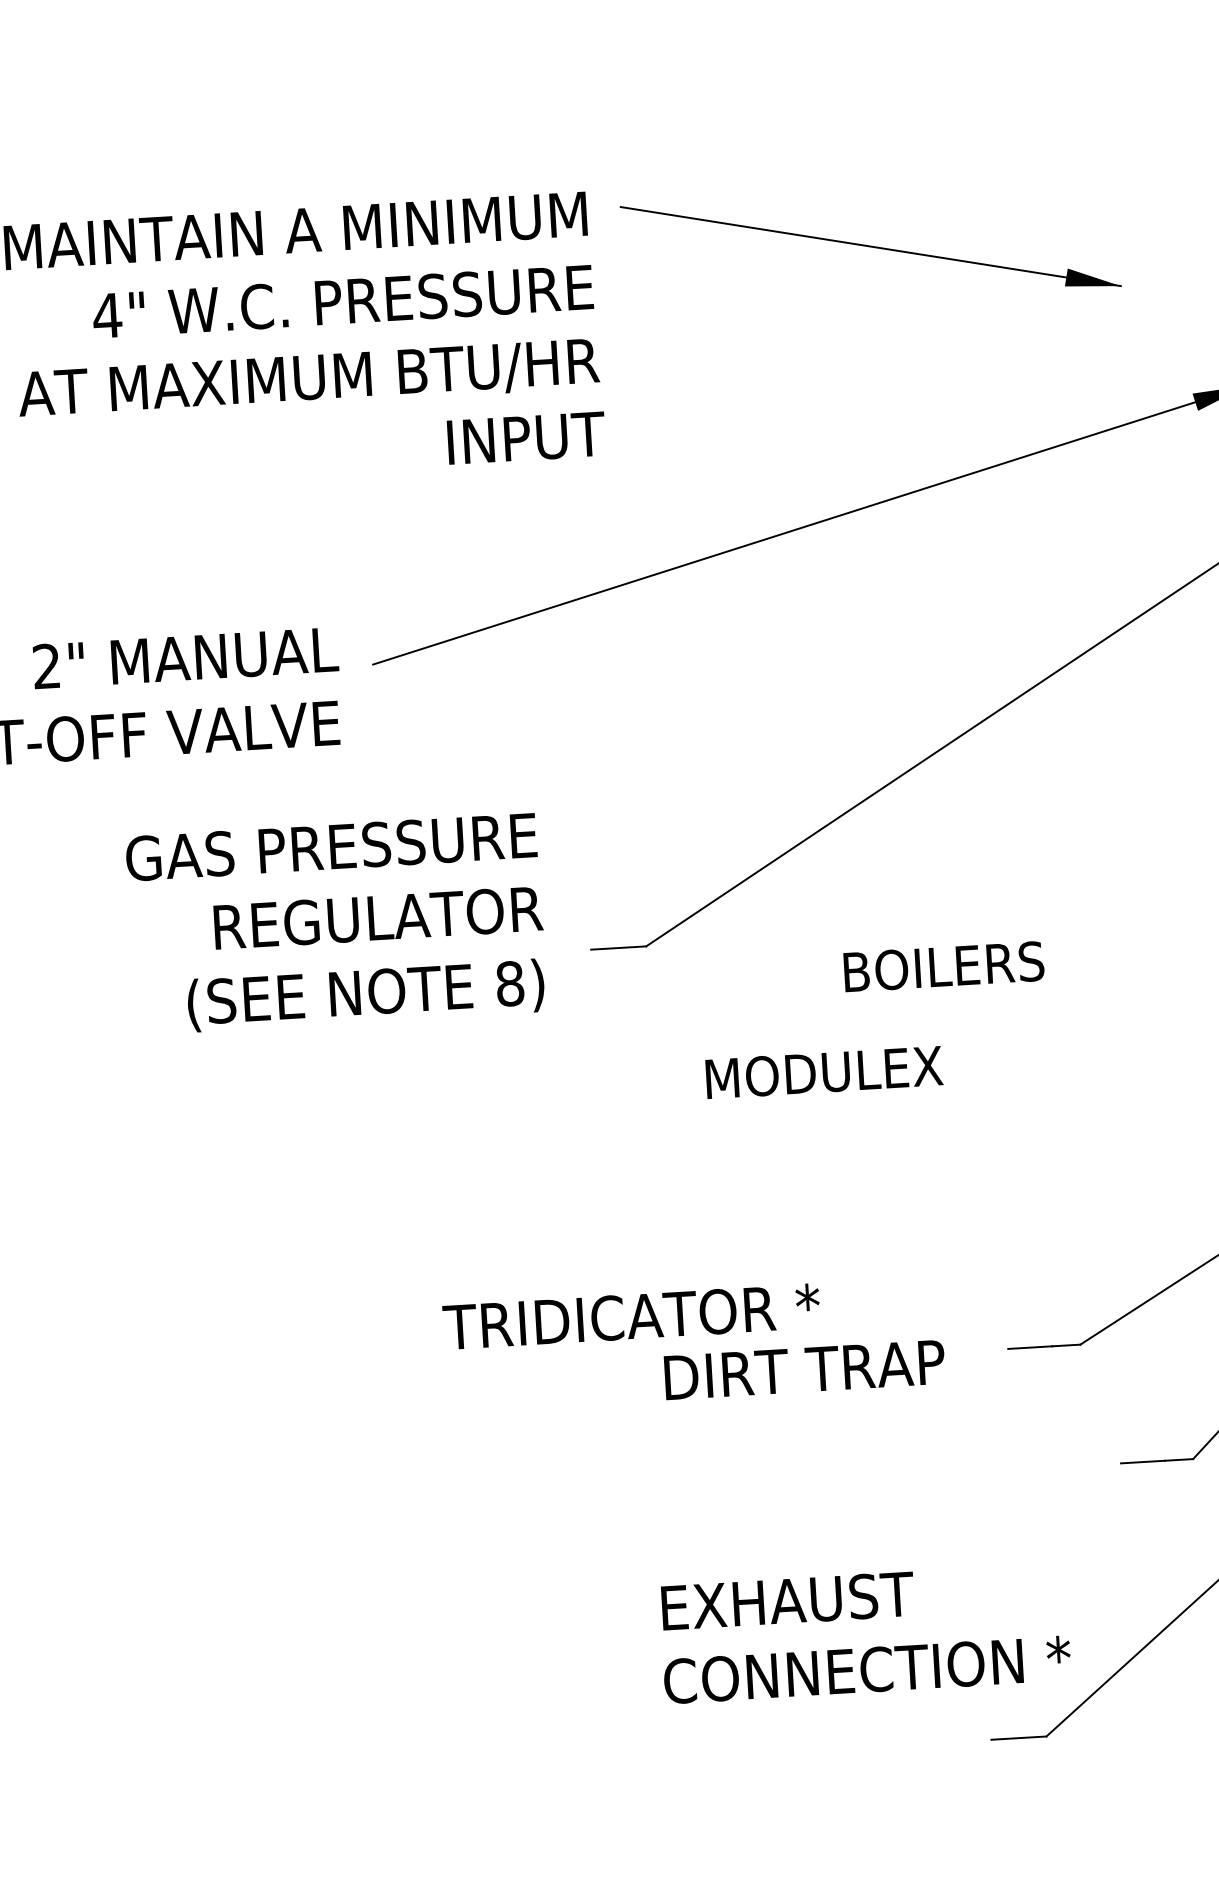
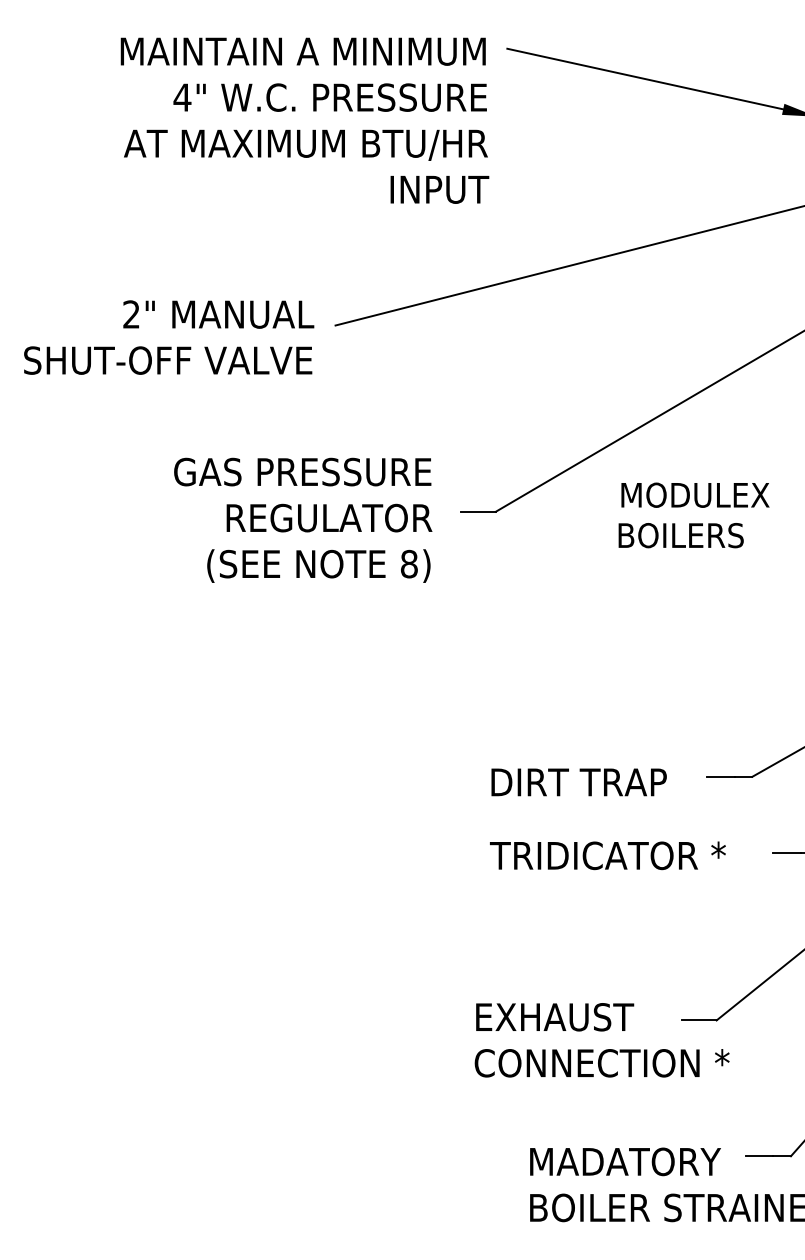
text: (337, 922) -> (303, 519), moved
text: (824, 1071) -> (695, 494), moved
text: (630, 1316) -> (607, 855), moved
text: (864, 1633) -> (601, 1040), moved

